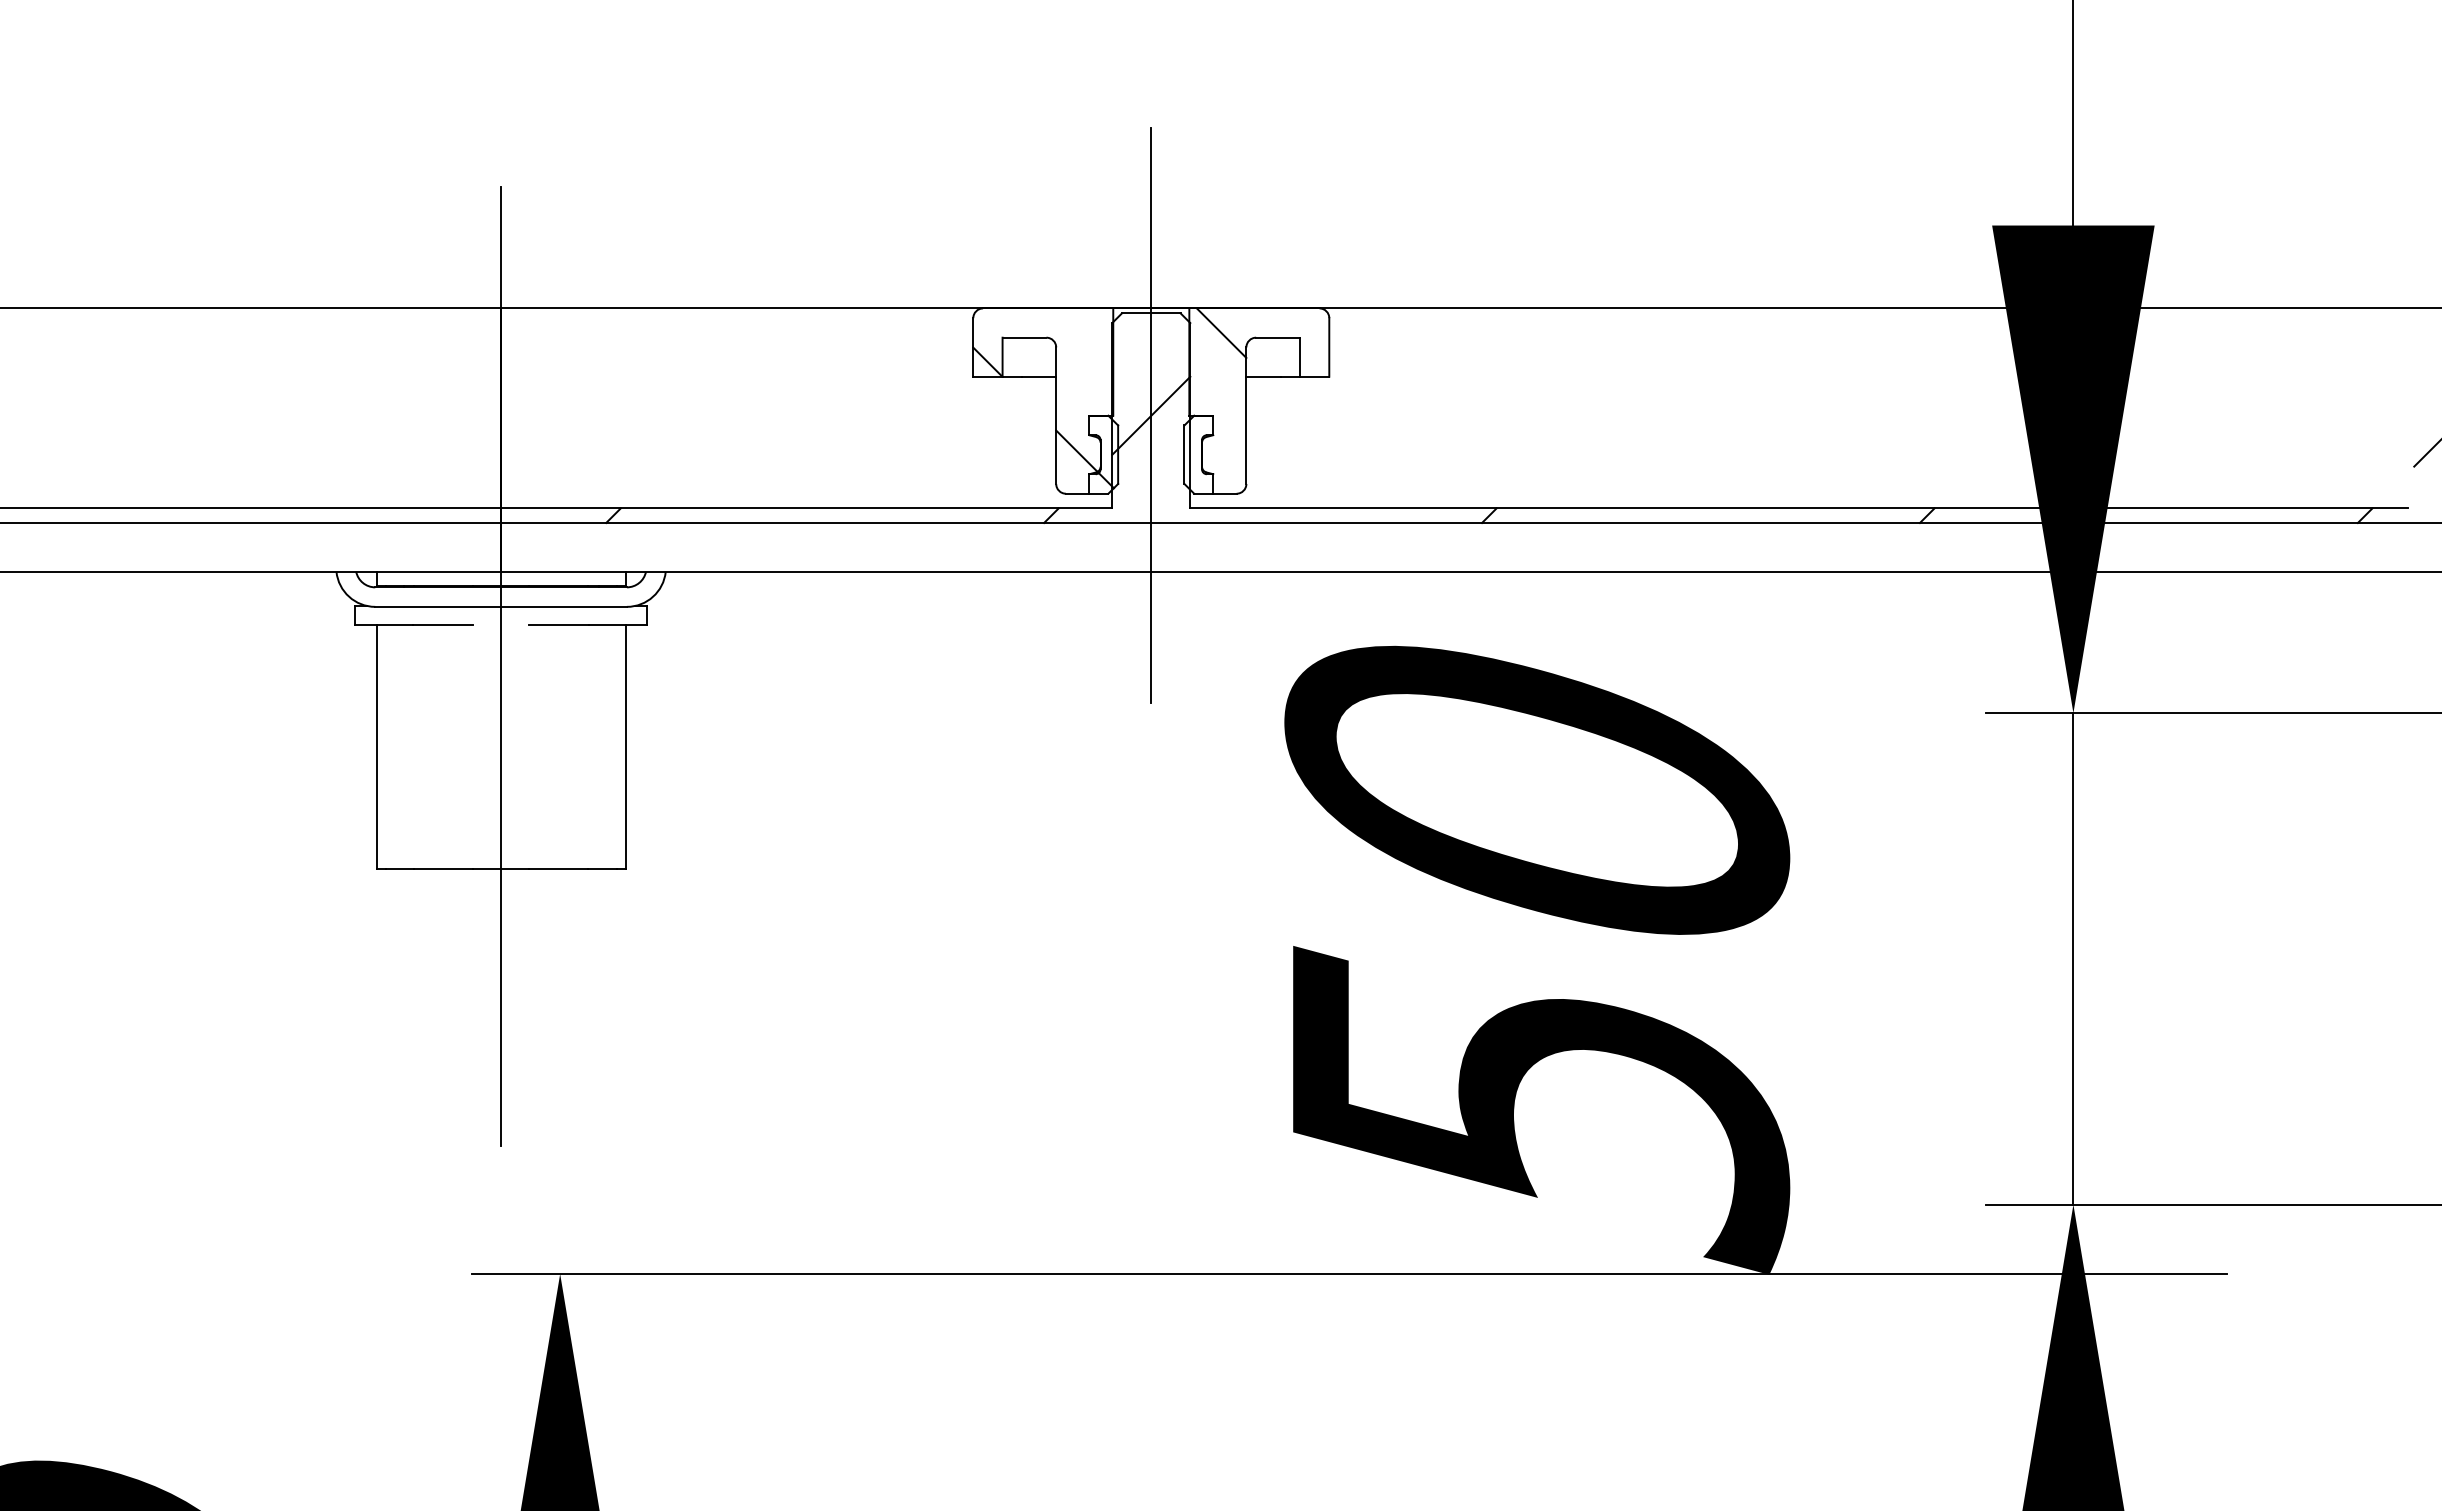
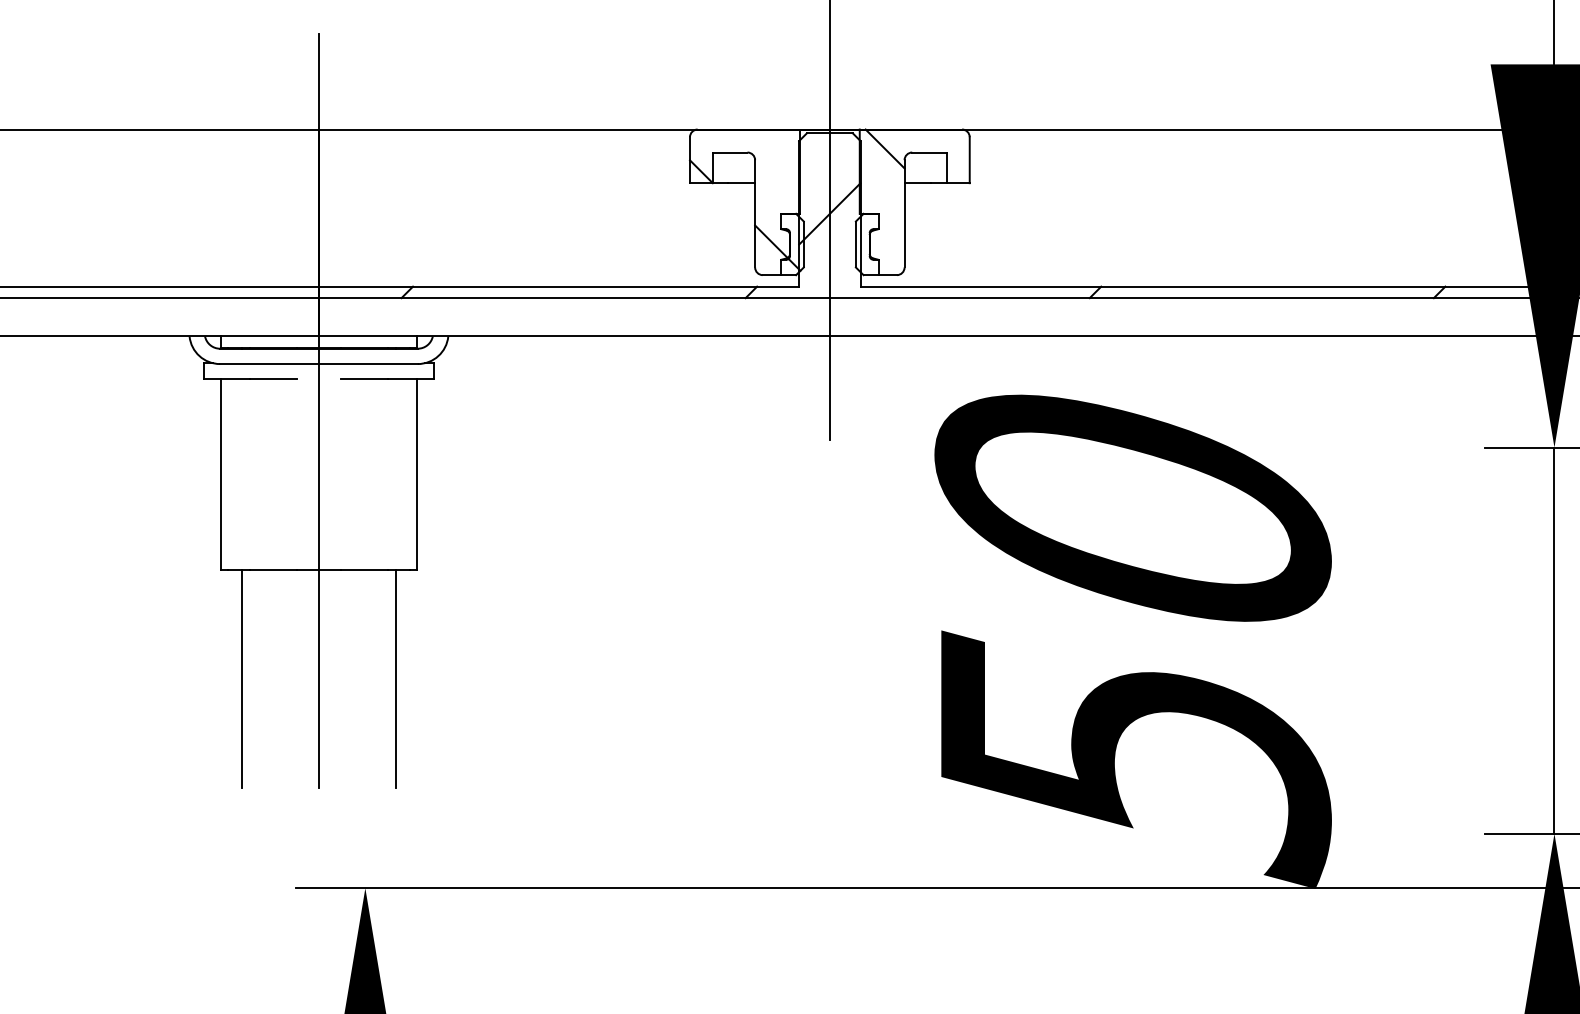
line: (403, 1007) -> (242, 678), added
line: (598, 1007) -> (395, 678), added

